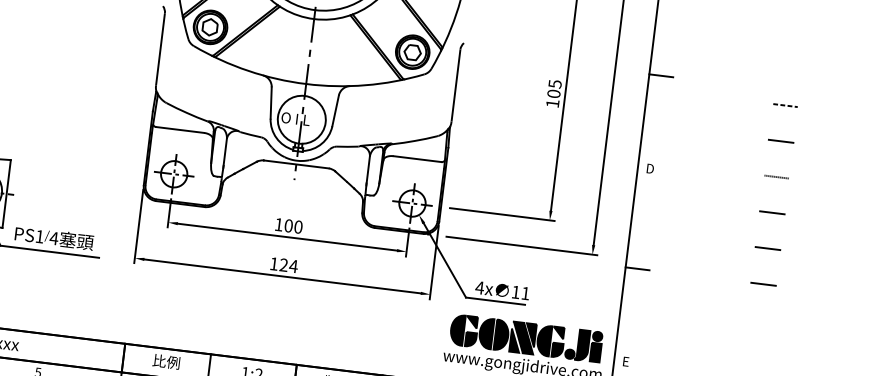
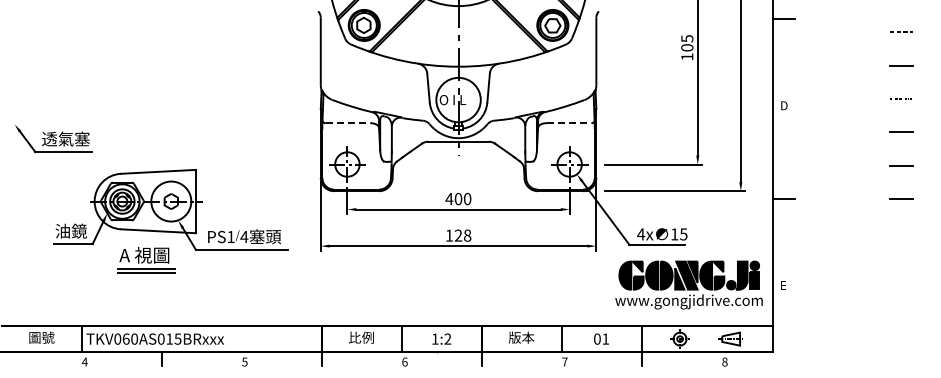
line: (180, 130) -> (348, 123), solid -> dashed
line: (417, 159) -> (569, 123), solid -> dashed
text: (279, 224) -> (449, 198), 100 -> 400
text: (293, 266) -> (467, 235), 124 -> 128
text: (525, 293) -> (683, 234), 11 -> 15

